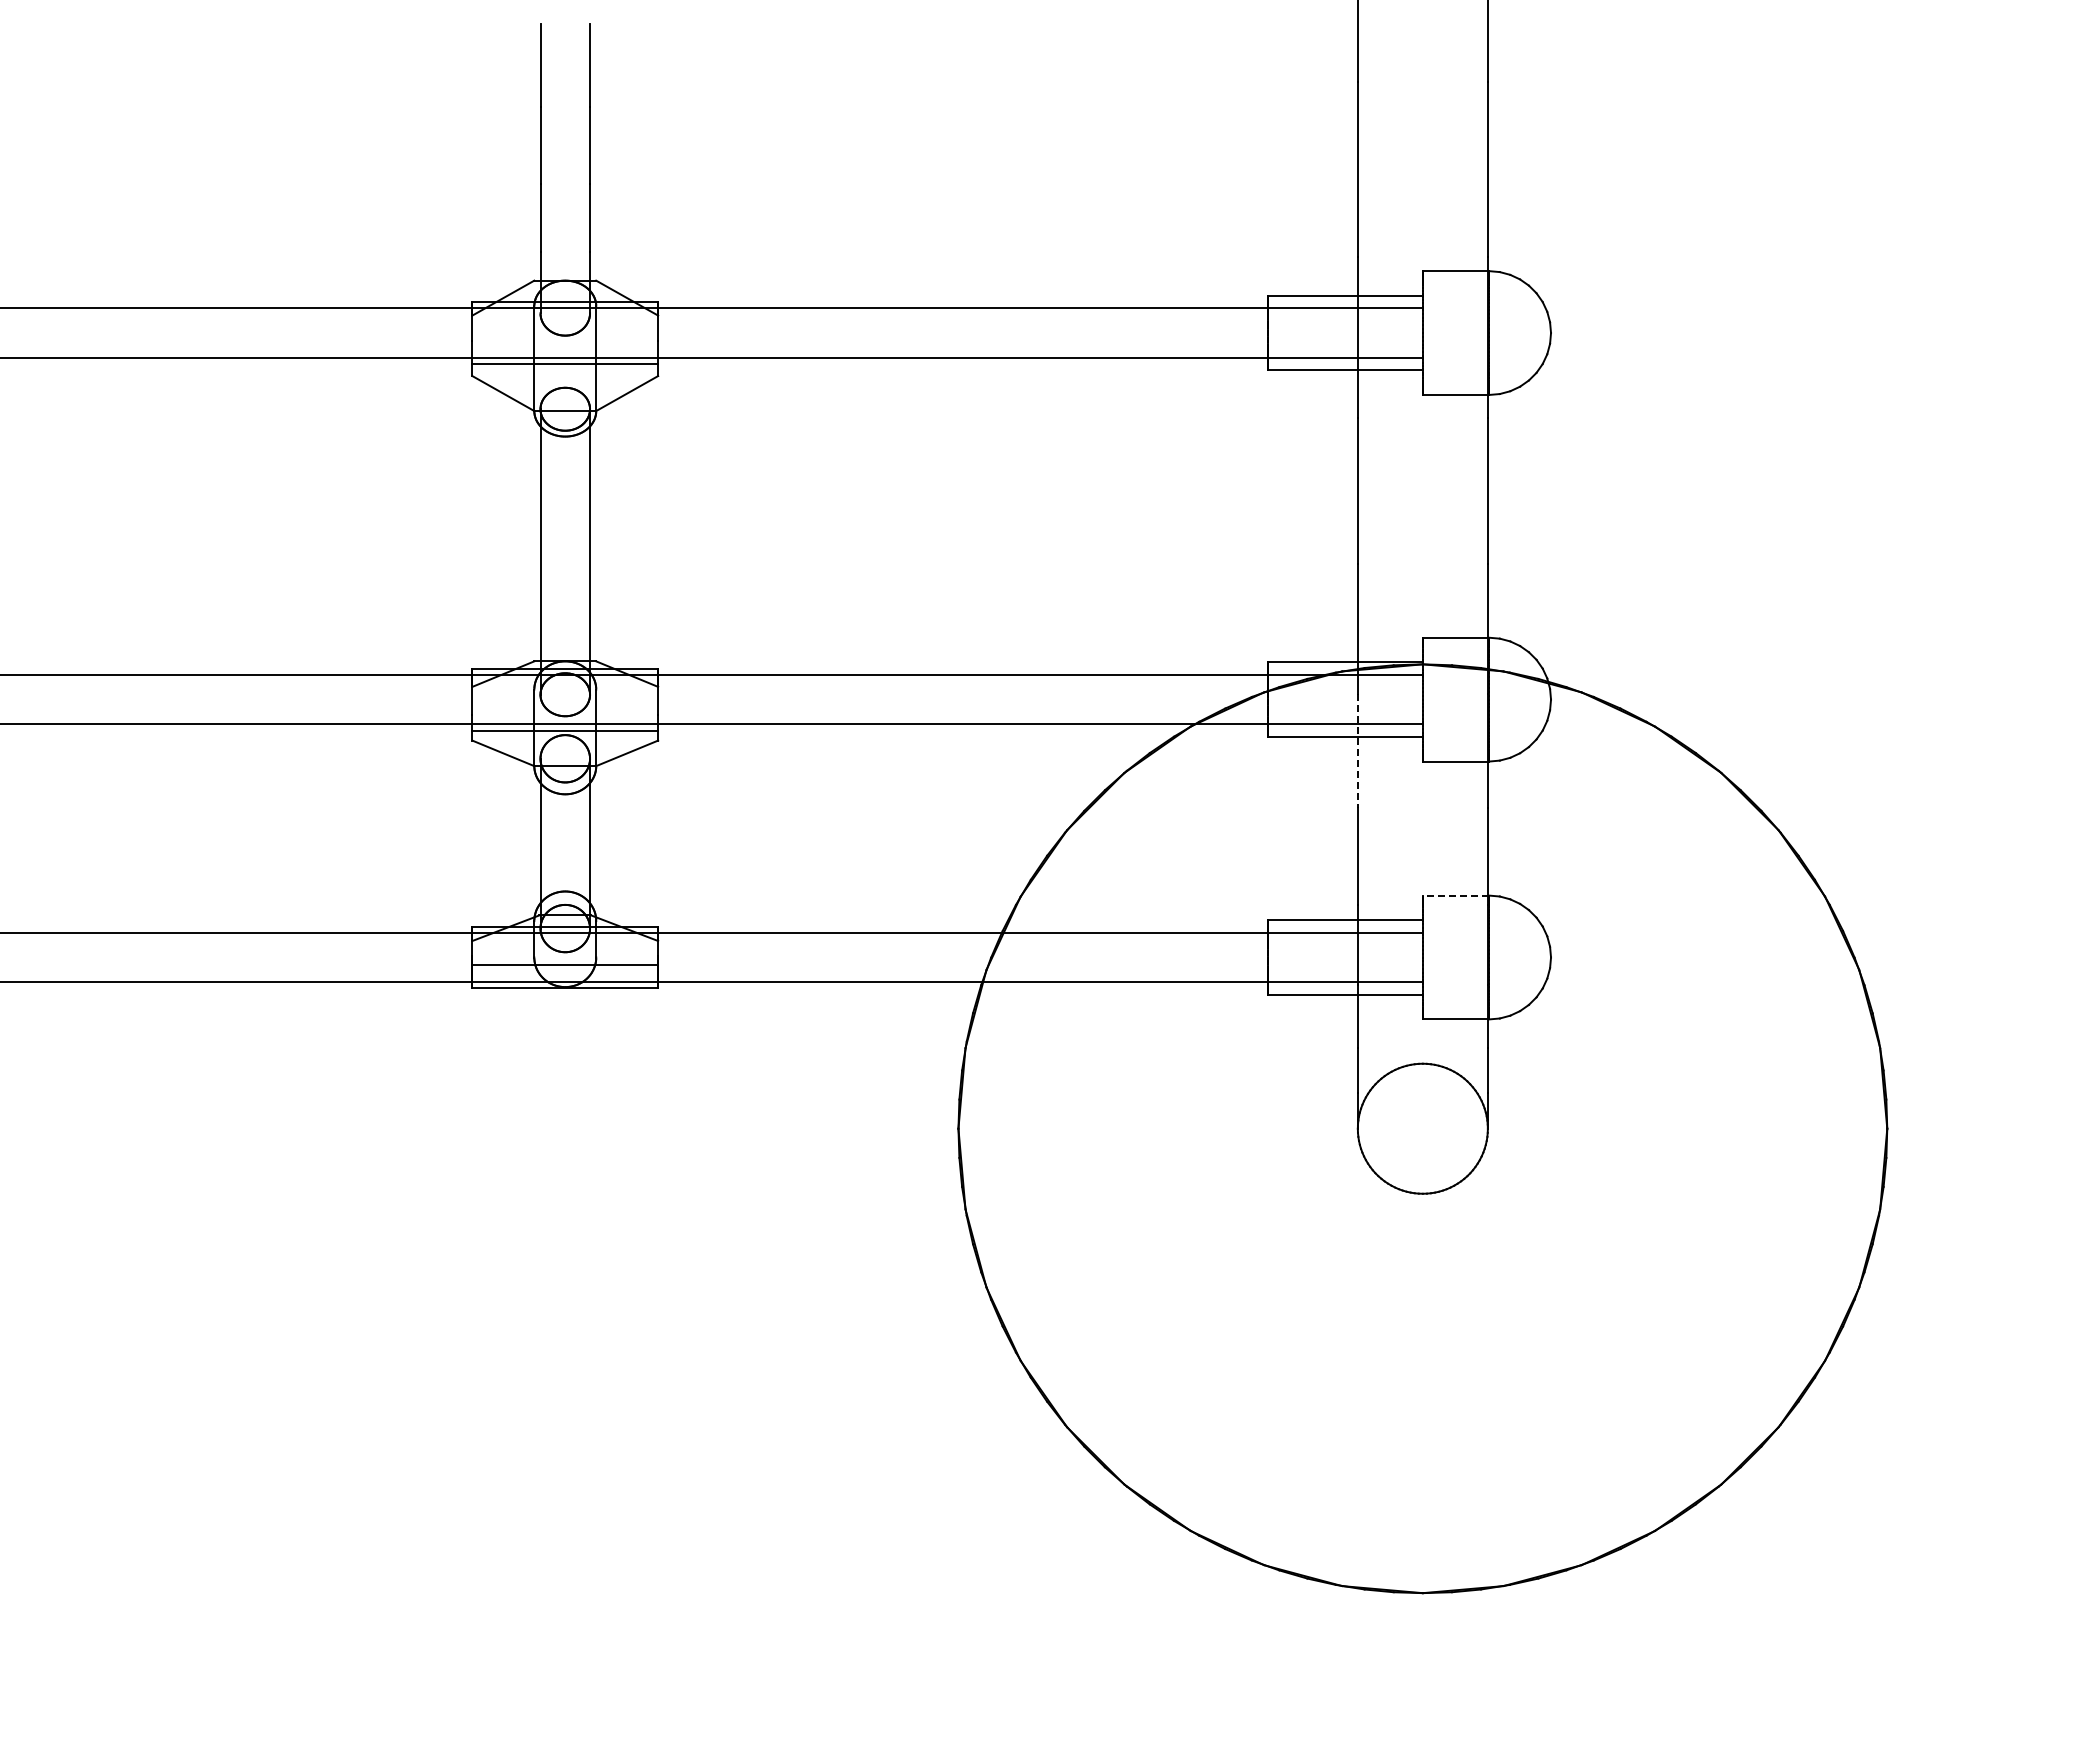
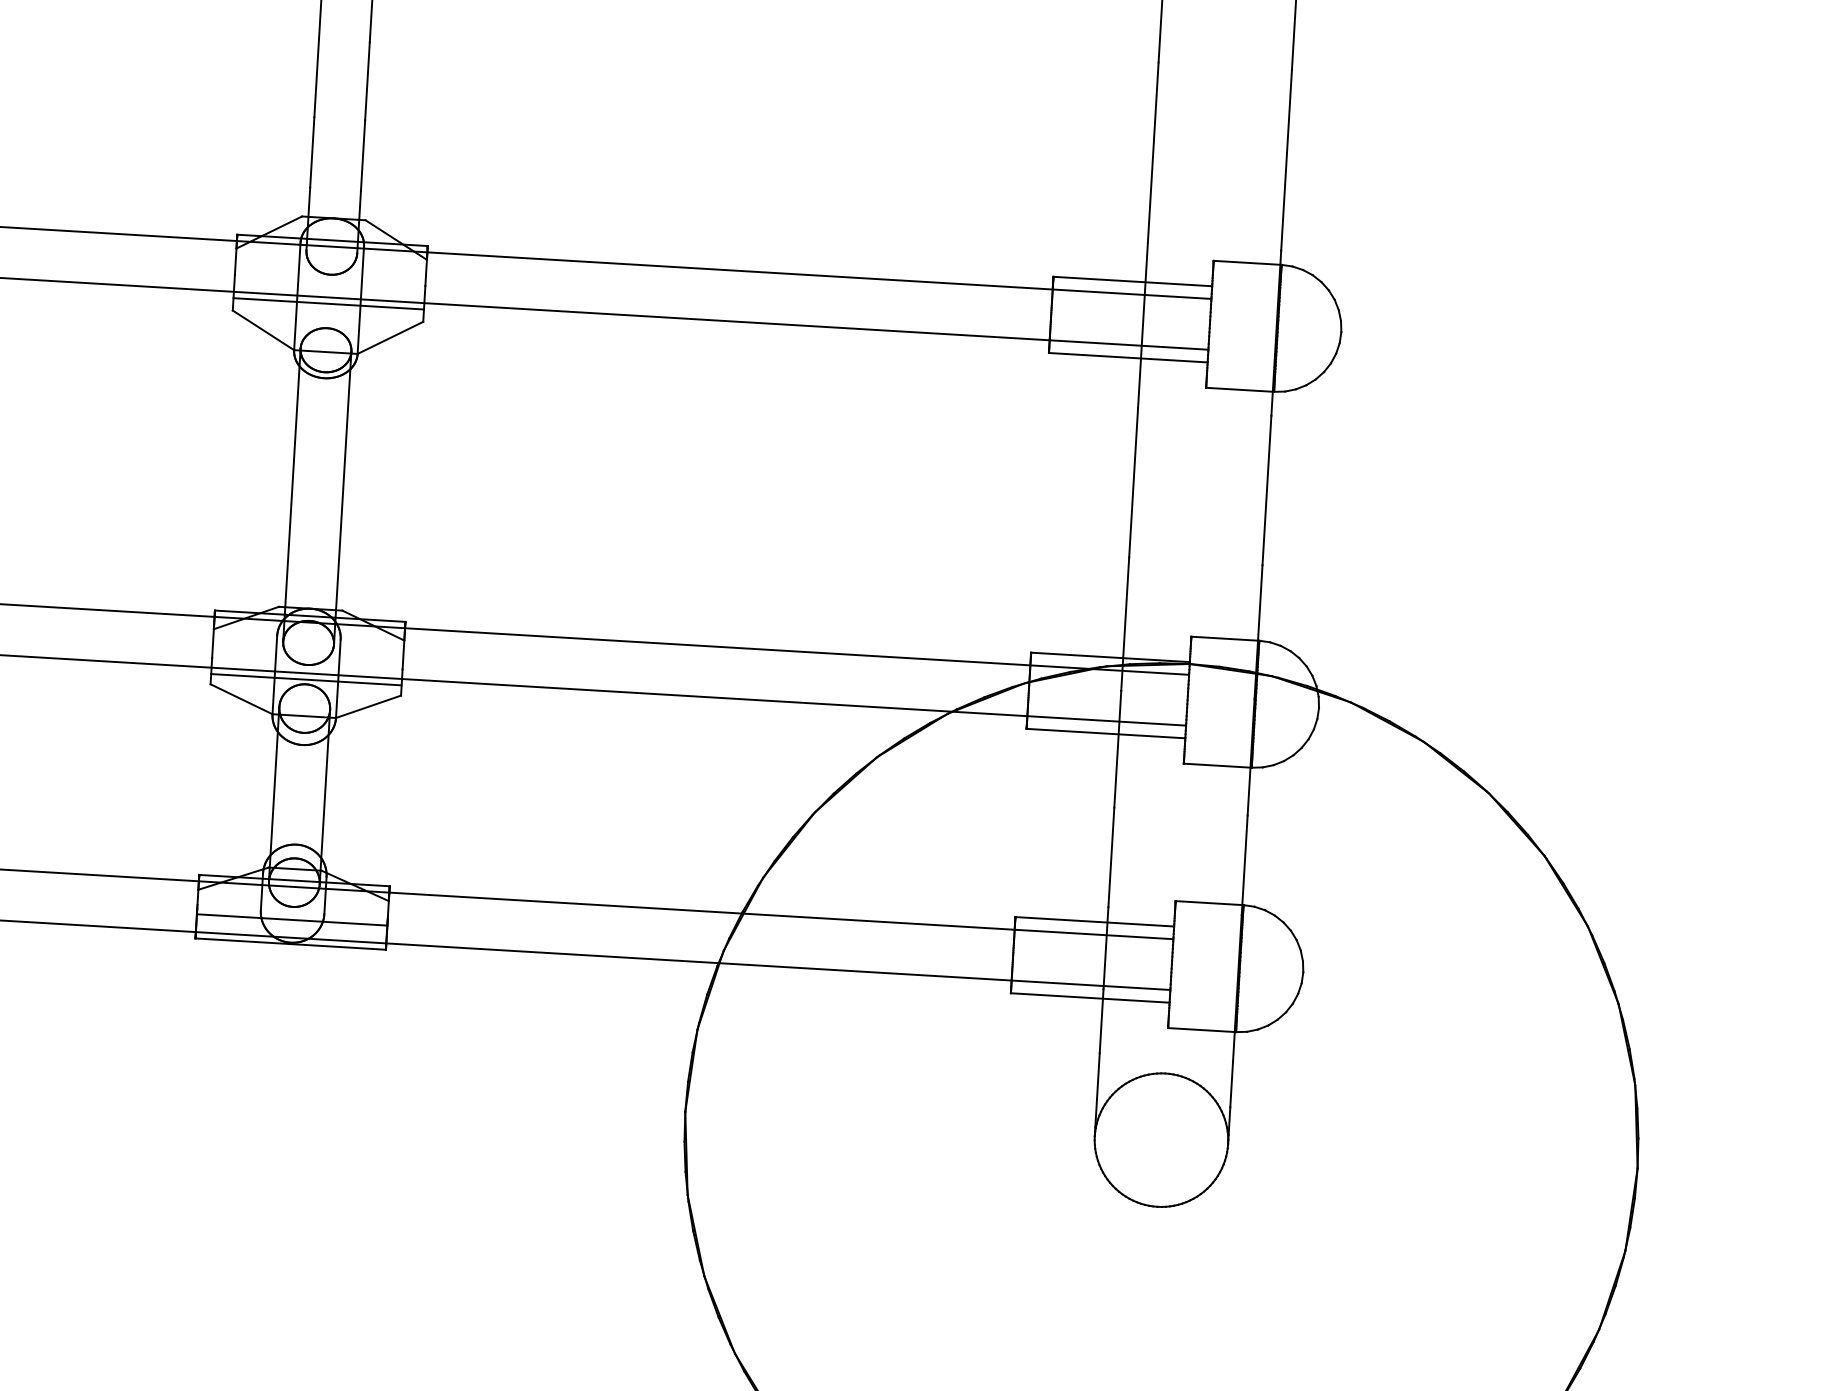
line: (1357, 751) -> (1117, 749), dashed -> solid
line: (1455, 895) -> (1209, 902), dashed -> solid

